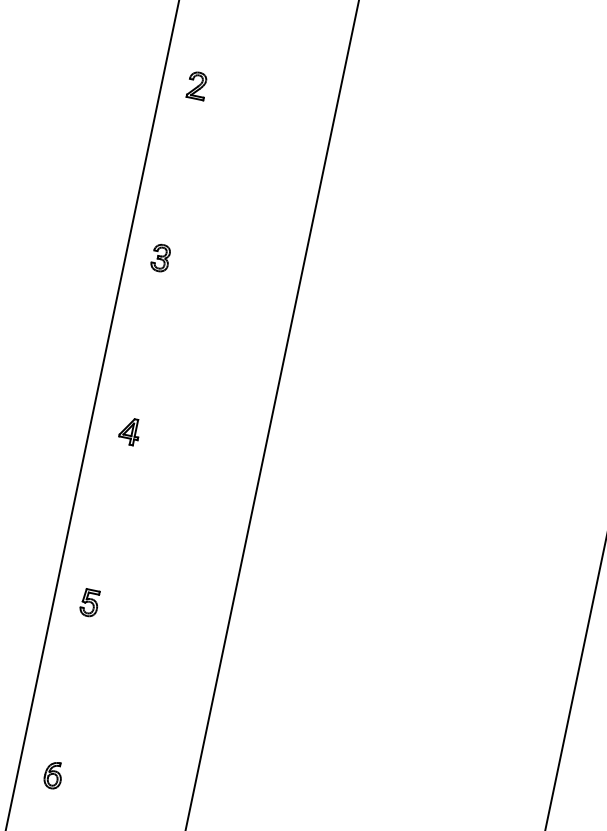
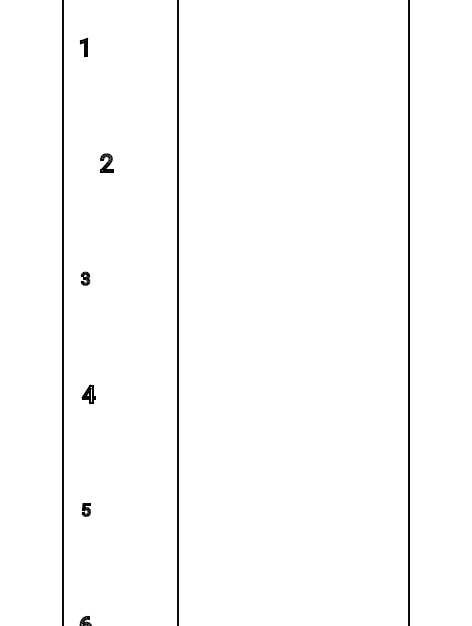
part: (197, 84) -> (106, 162), moved
part: (160, 257) -> (85, 278), size x0.7
part: (90, 602) -> (86, 509), size x0.7

